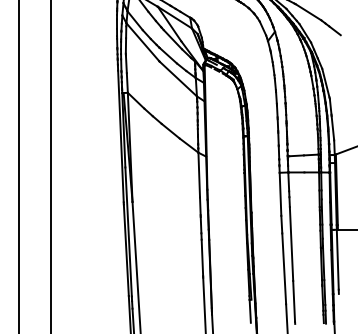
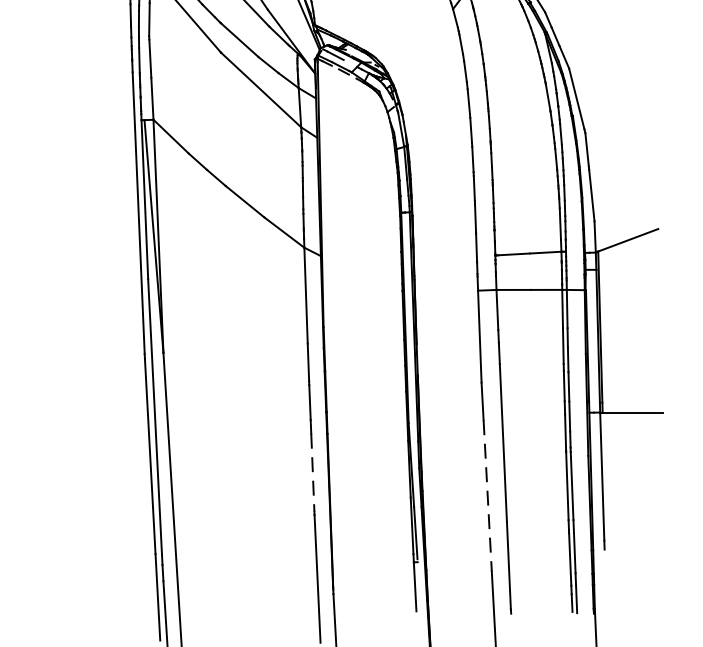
line: (202, 258) -> (313, 473), solid -> dashed
line: (284, 269) -> (488, 497), solid -> dashed

